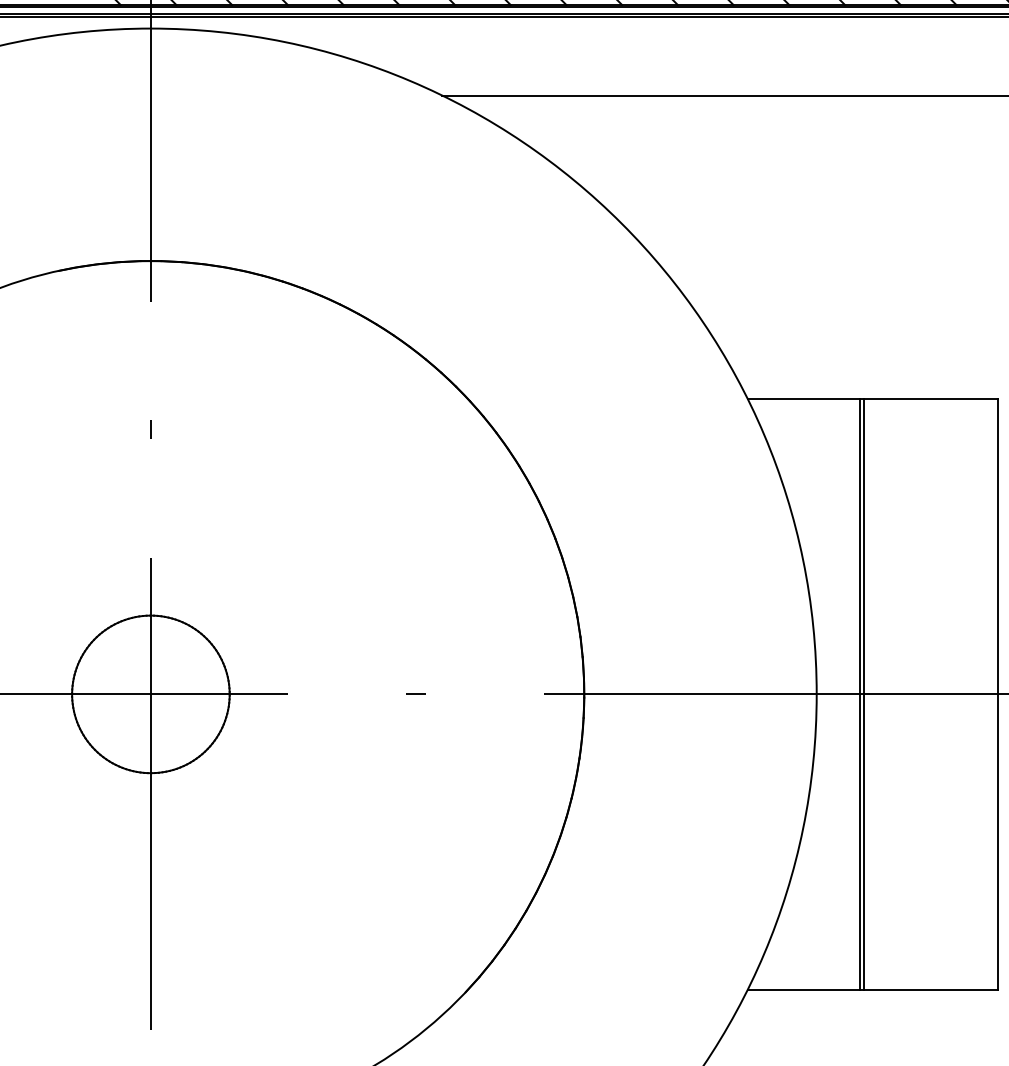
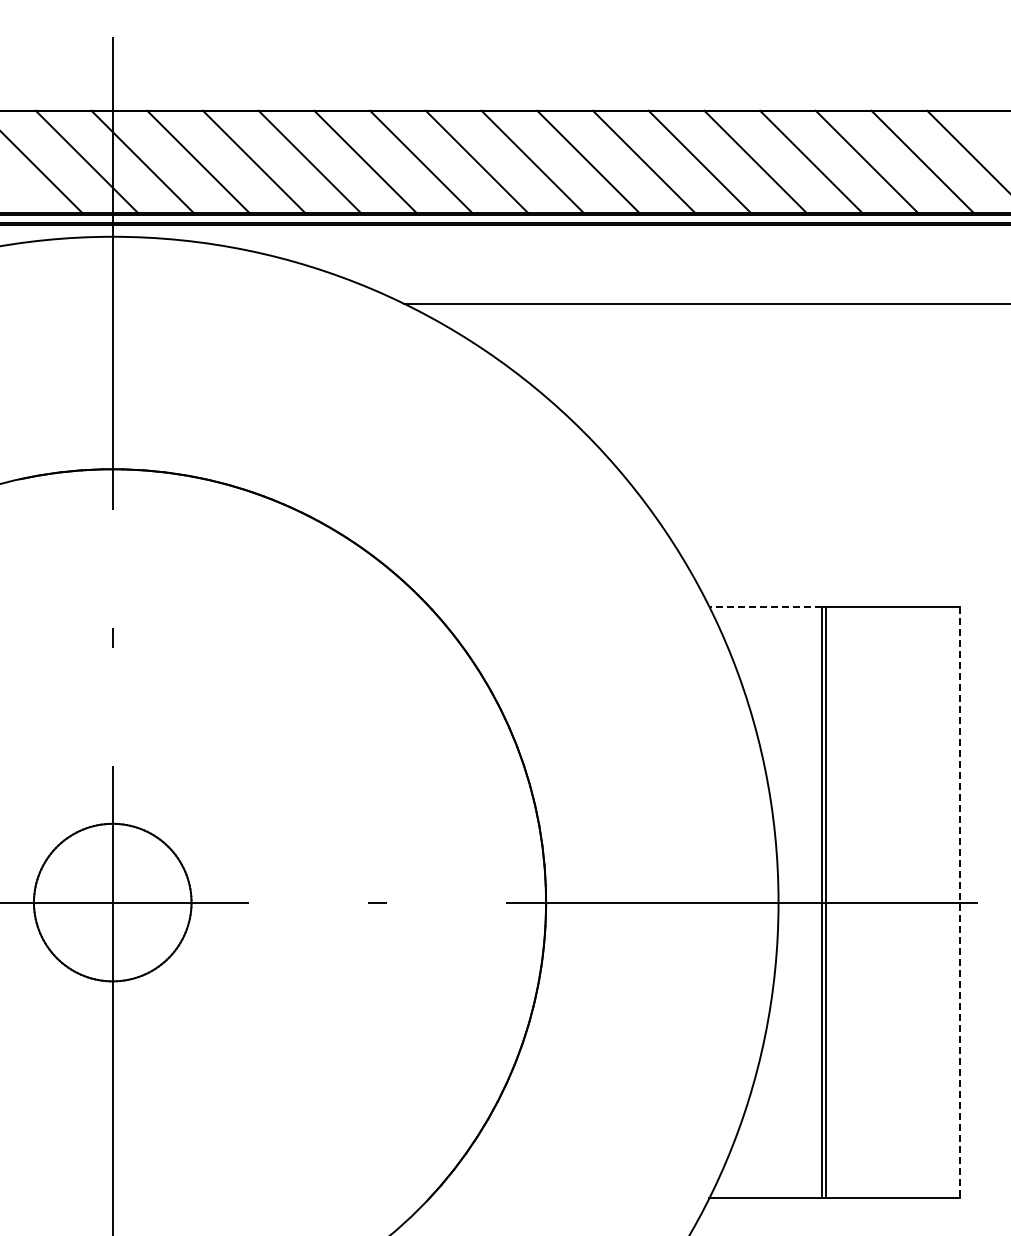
line: (803, 399) -> (765, 607), solid -> dashed
line: (997, 695) -> (959, 903), solid -> dashed

